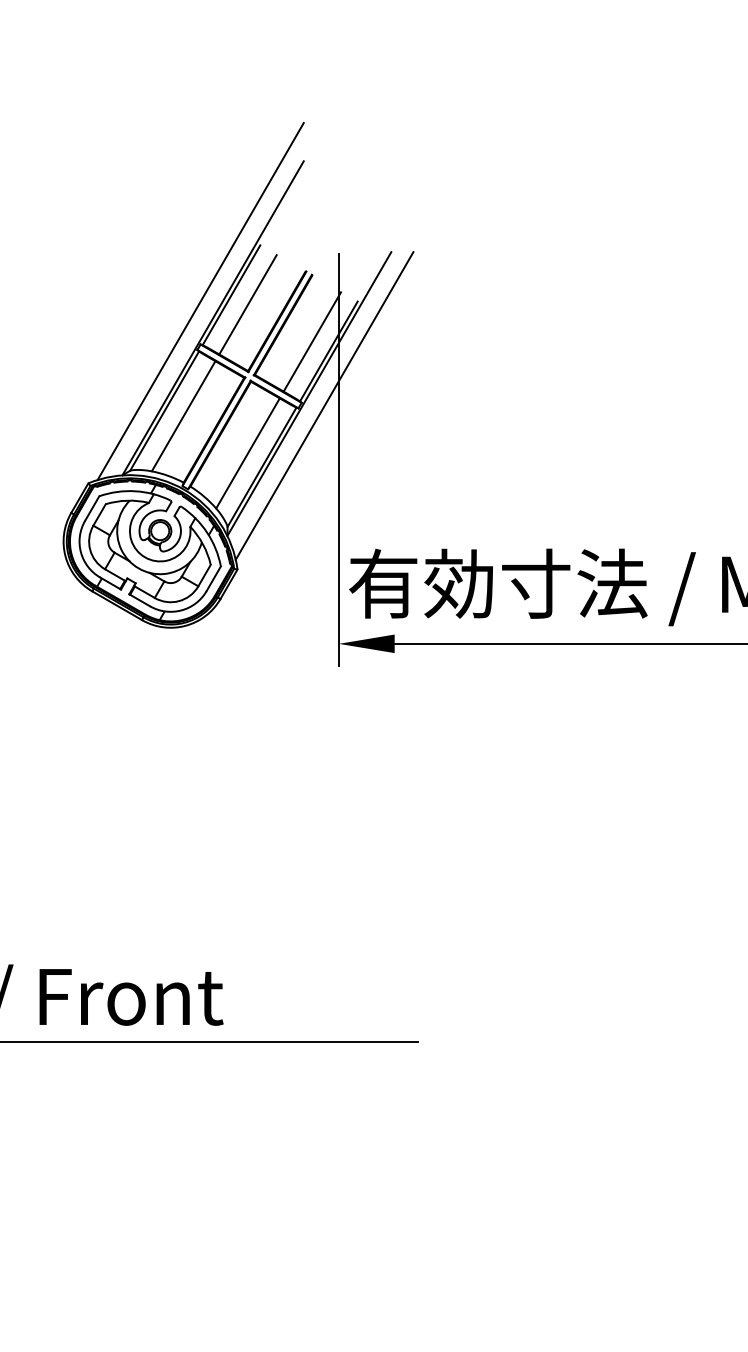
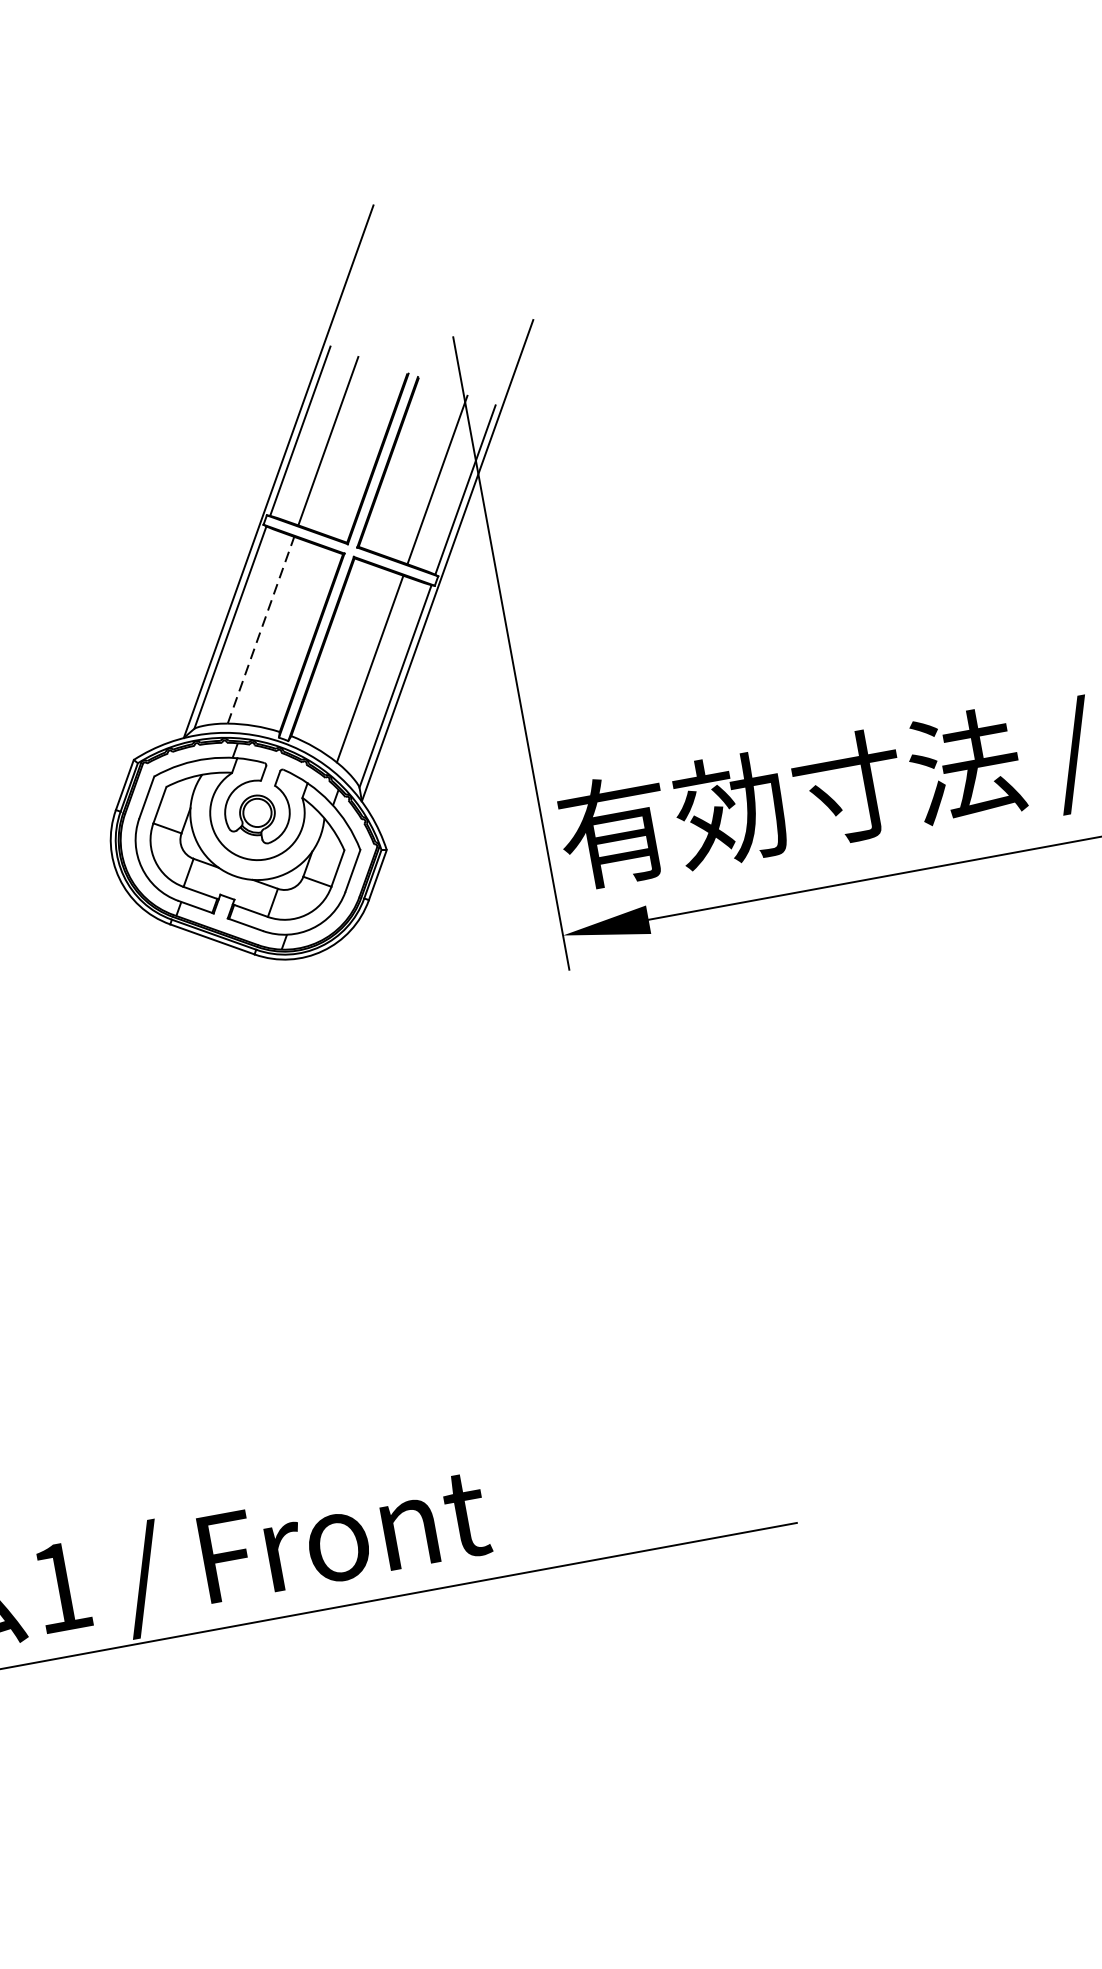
line: (200, 301) -> (254, 449), removed
line: (324, 405) -> (473, 574), removed
line: (183, 416) -> (260, 630), solid -> dashed

